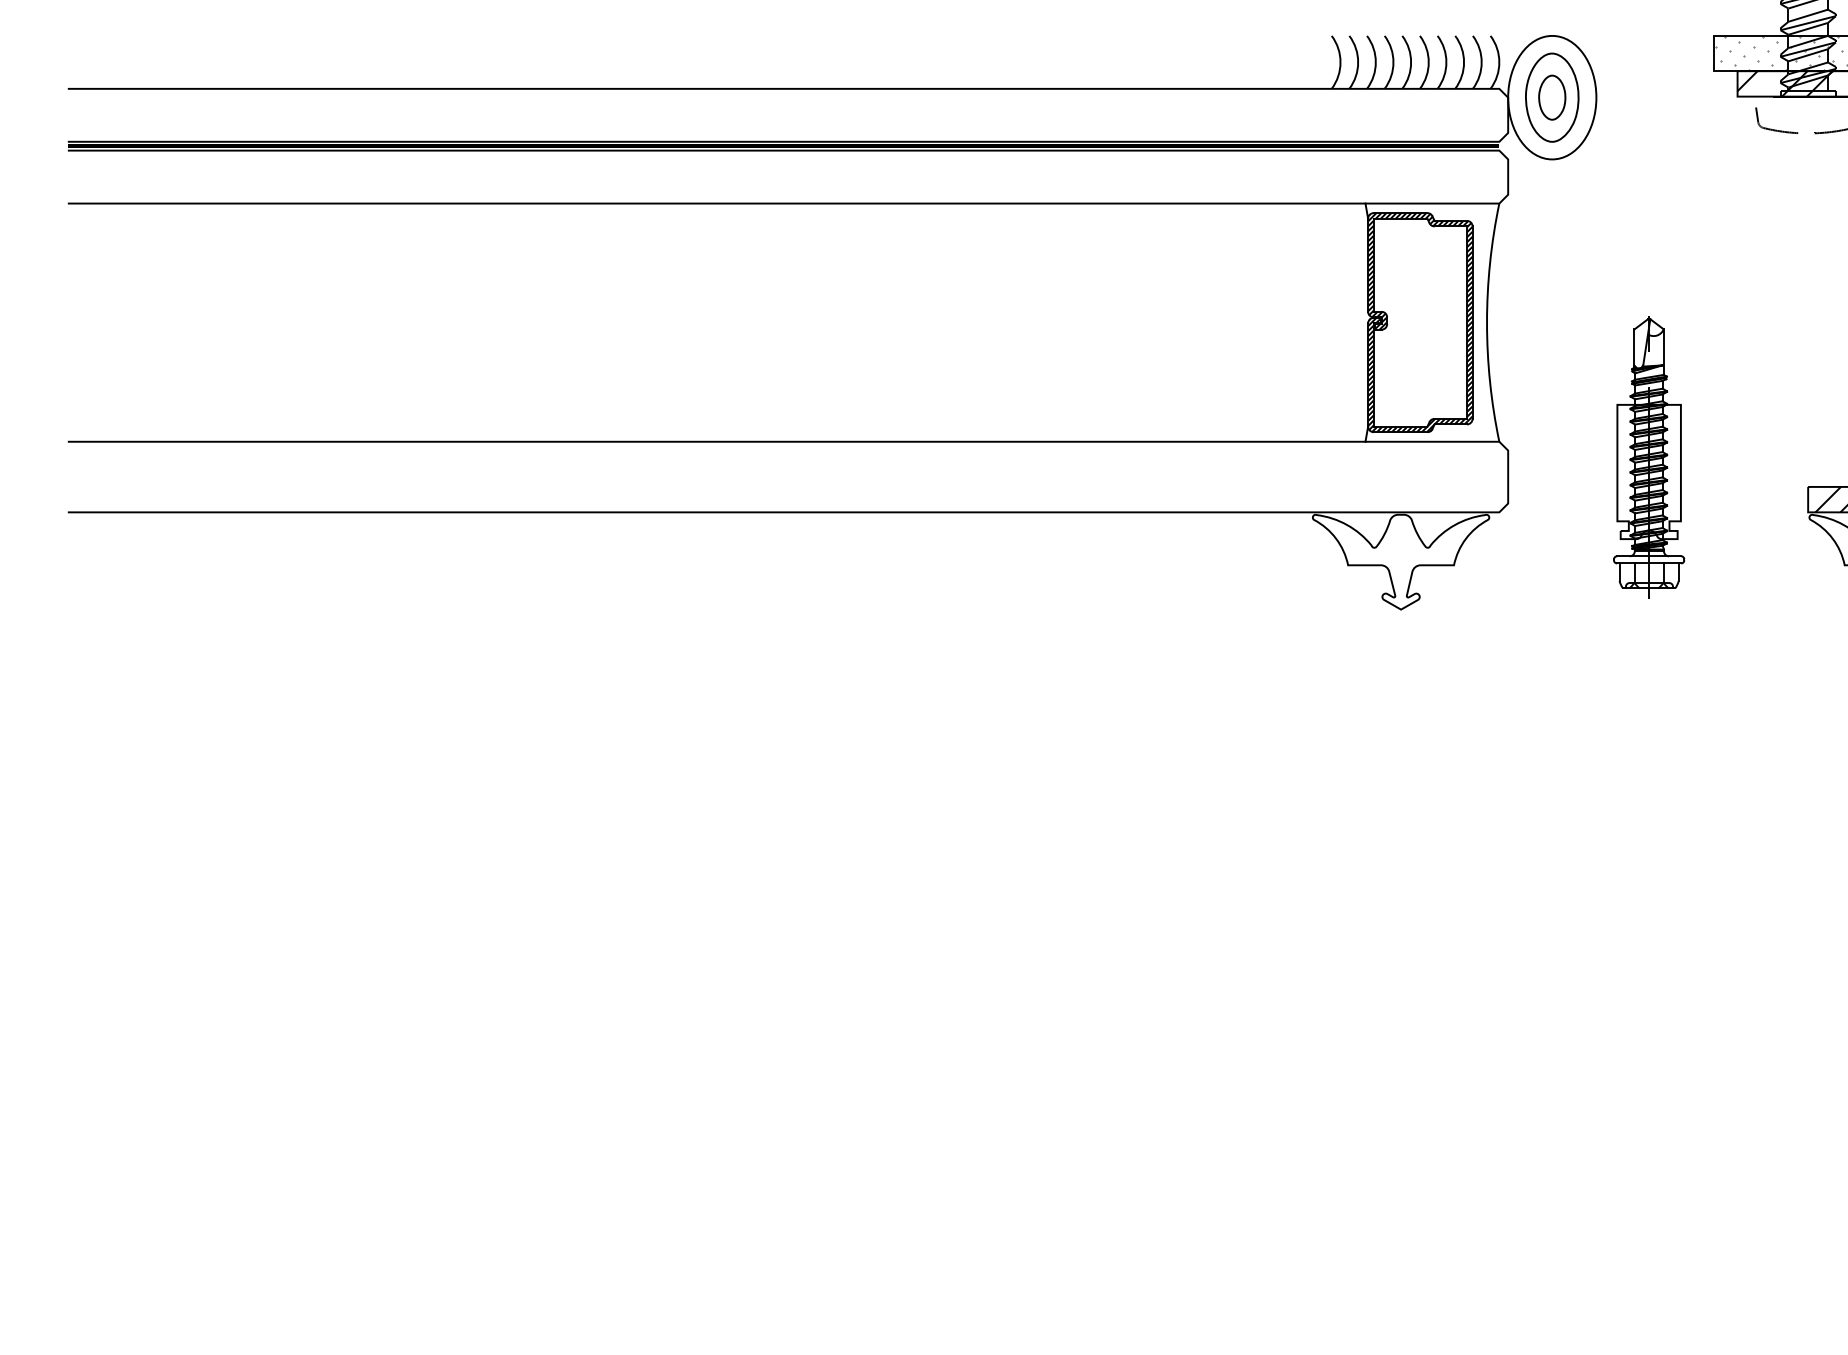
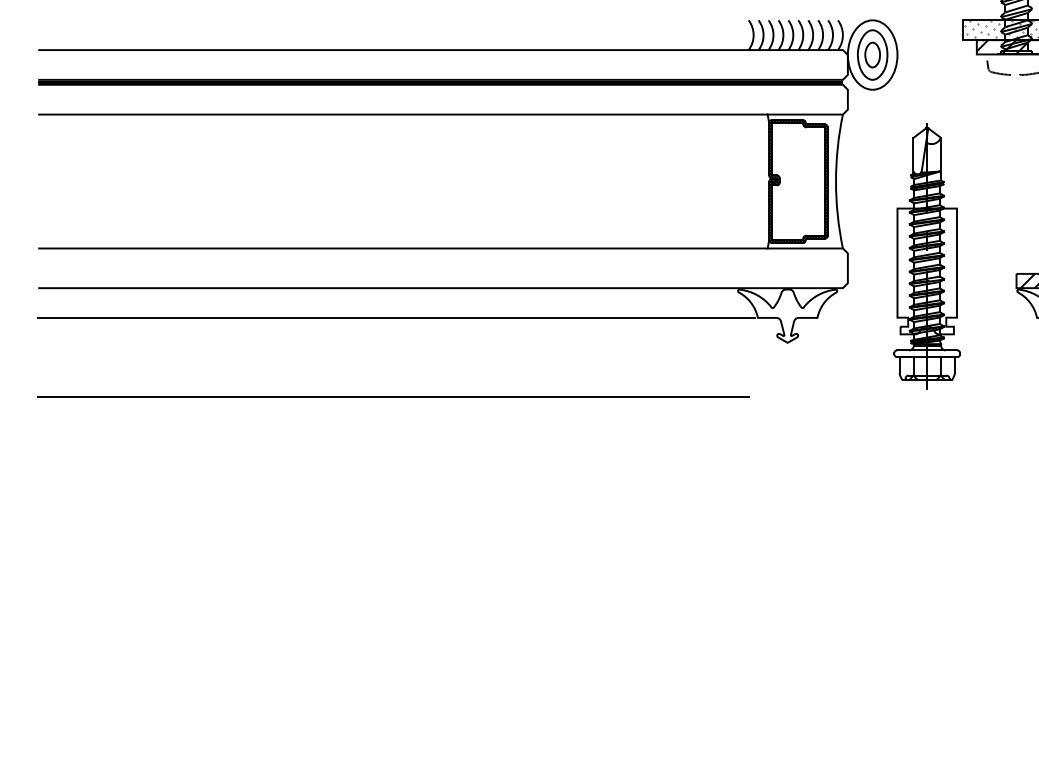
part: (1648, 456) -> (926, 256), size x1.67
line: (705, 564) -> (396, 317), added
line: (699, 706) -> (393, 397), added

